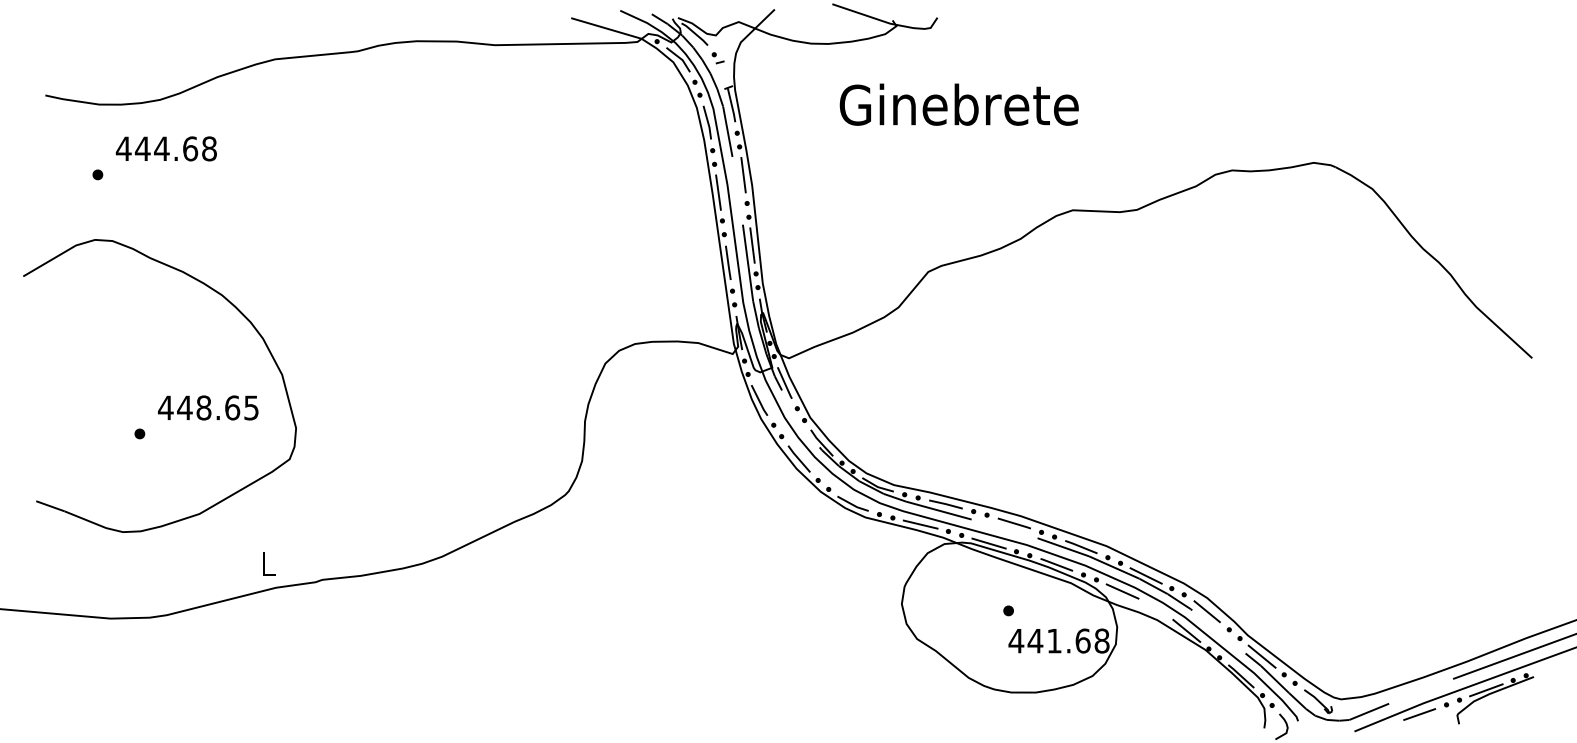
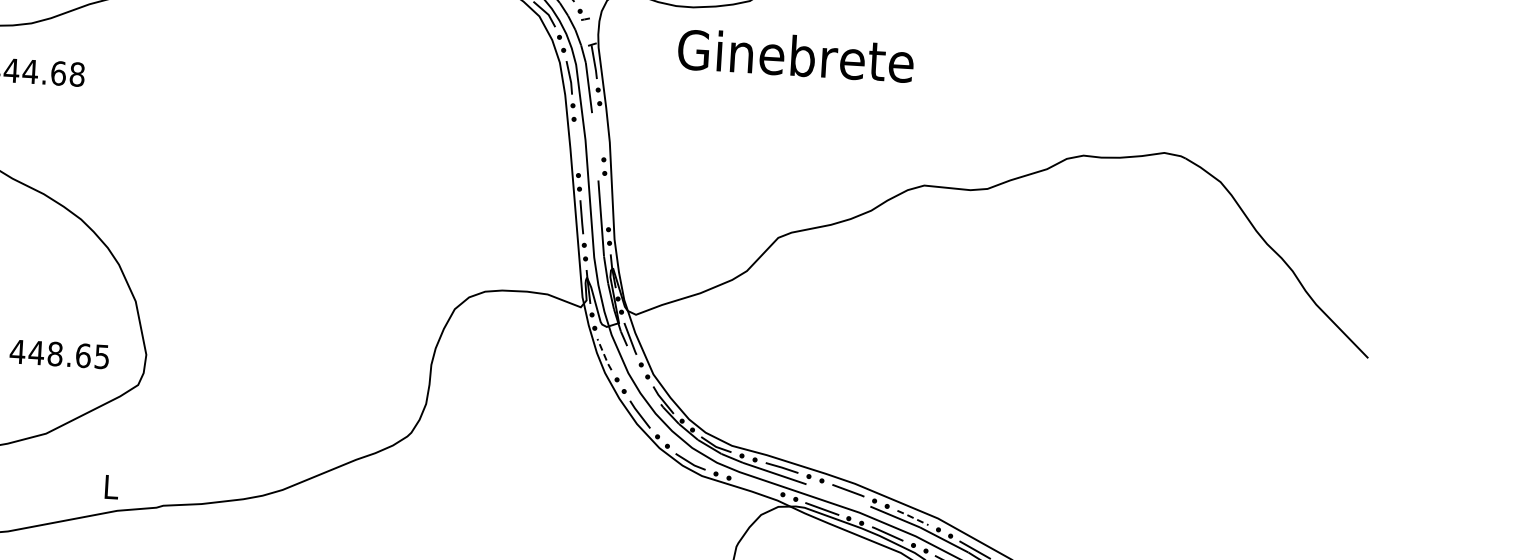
text: (958, 104) -> (795, 55), moved
line: (743, 175) -> (601, 132), removed
line: (718, 192) -> (576, 147), removed
line: (752, 245) -> (606, 201), removed
line: (759, 401) -> (604, 355), solid -> dashed
text: (208, 407) -> (59, 353), moved
line: (920, 524) -> (755, 486), removed
line: (1081, 546) -> (913, 517), solid -> dashed

